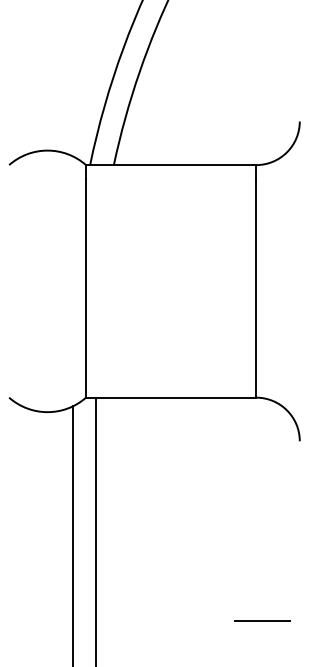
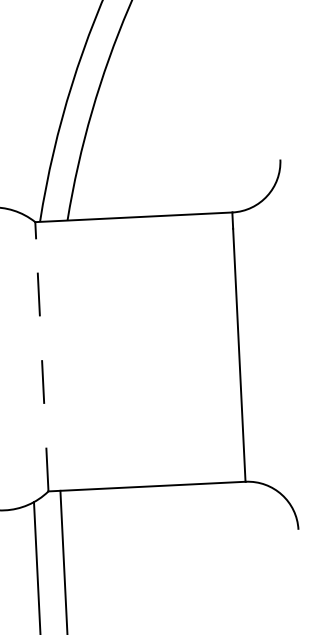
line: (86, 287) -> (42, 363), solid -> dashed

